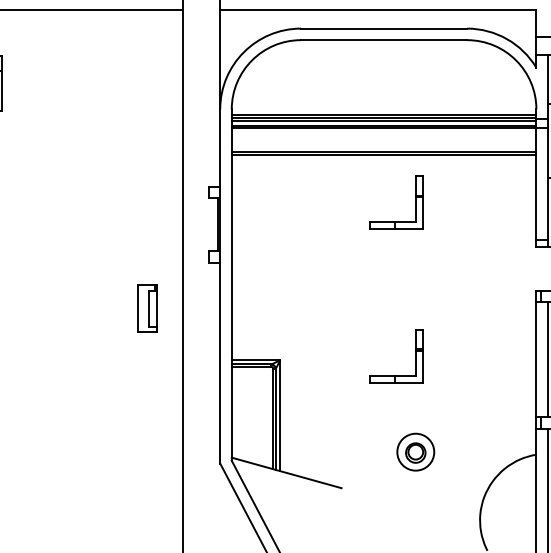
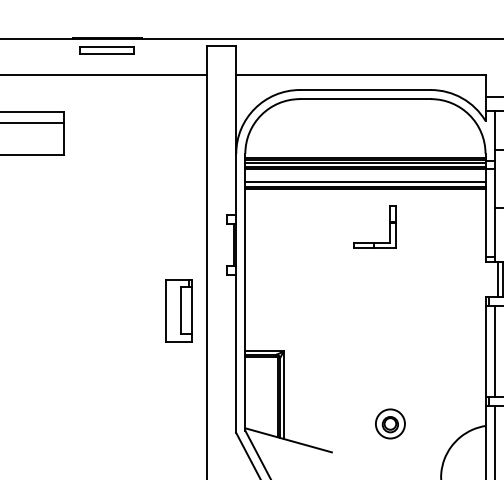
line: (384, 145) -> (365, 182), added
part: (146, 308) -> (178, 310), size x1.67
part: (414, 355) -> (389, 347), removed

